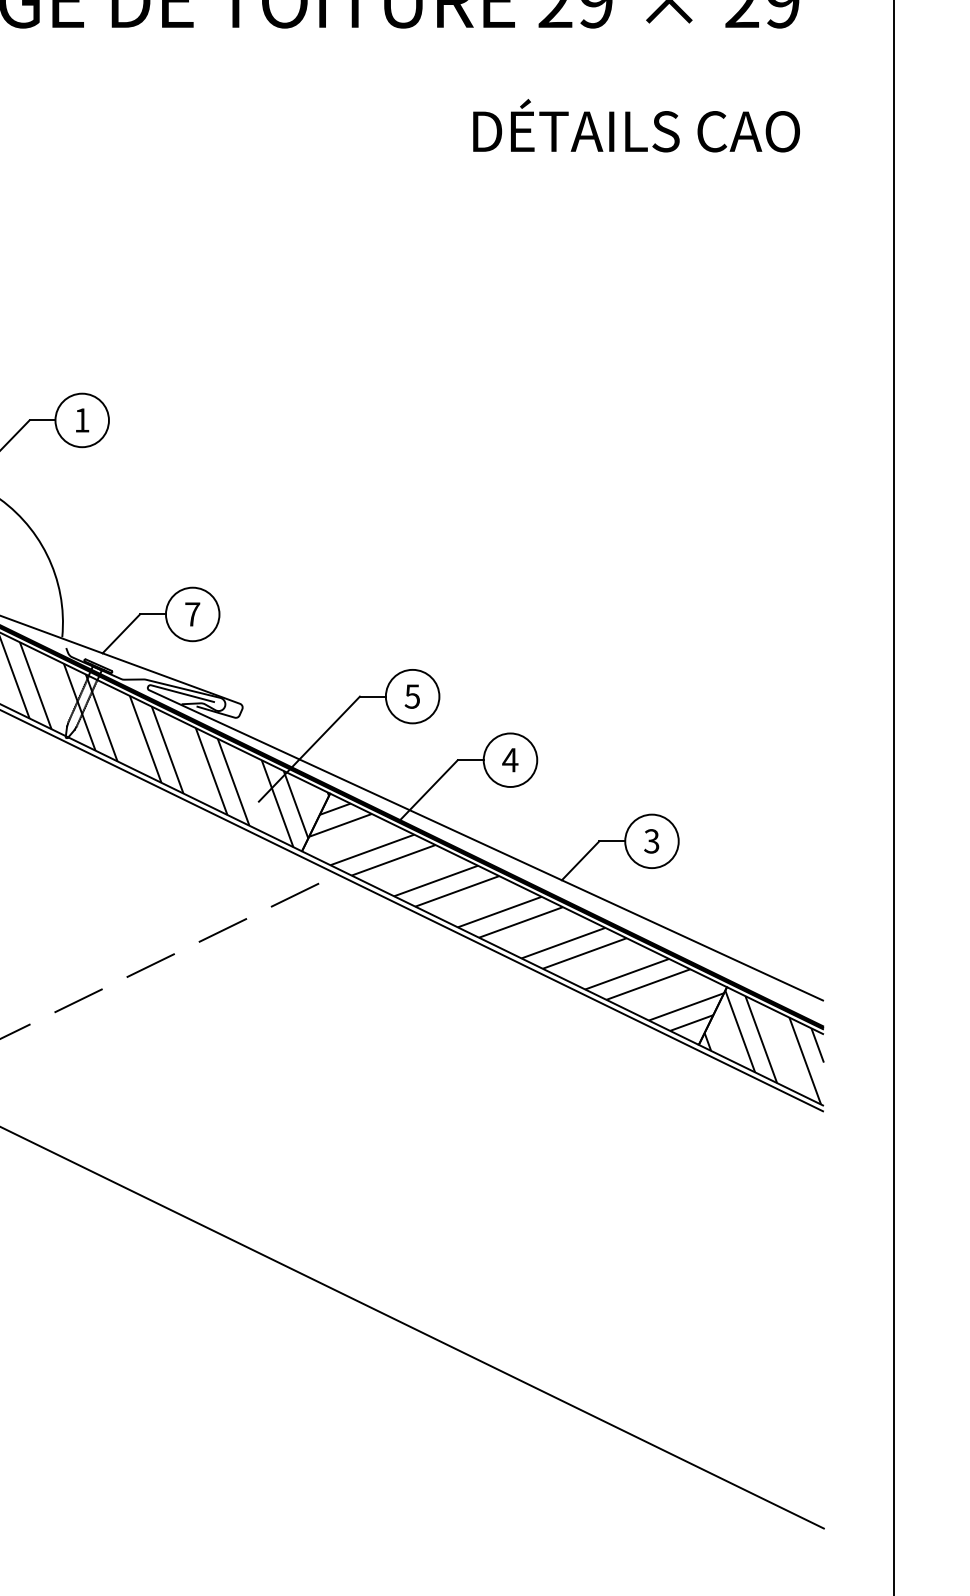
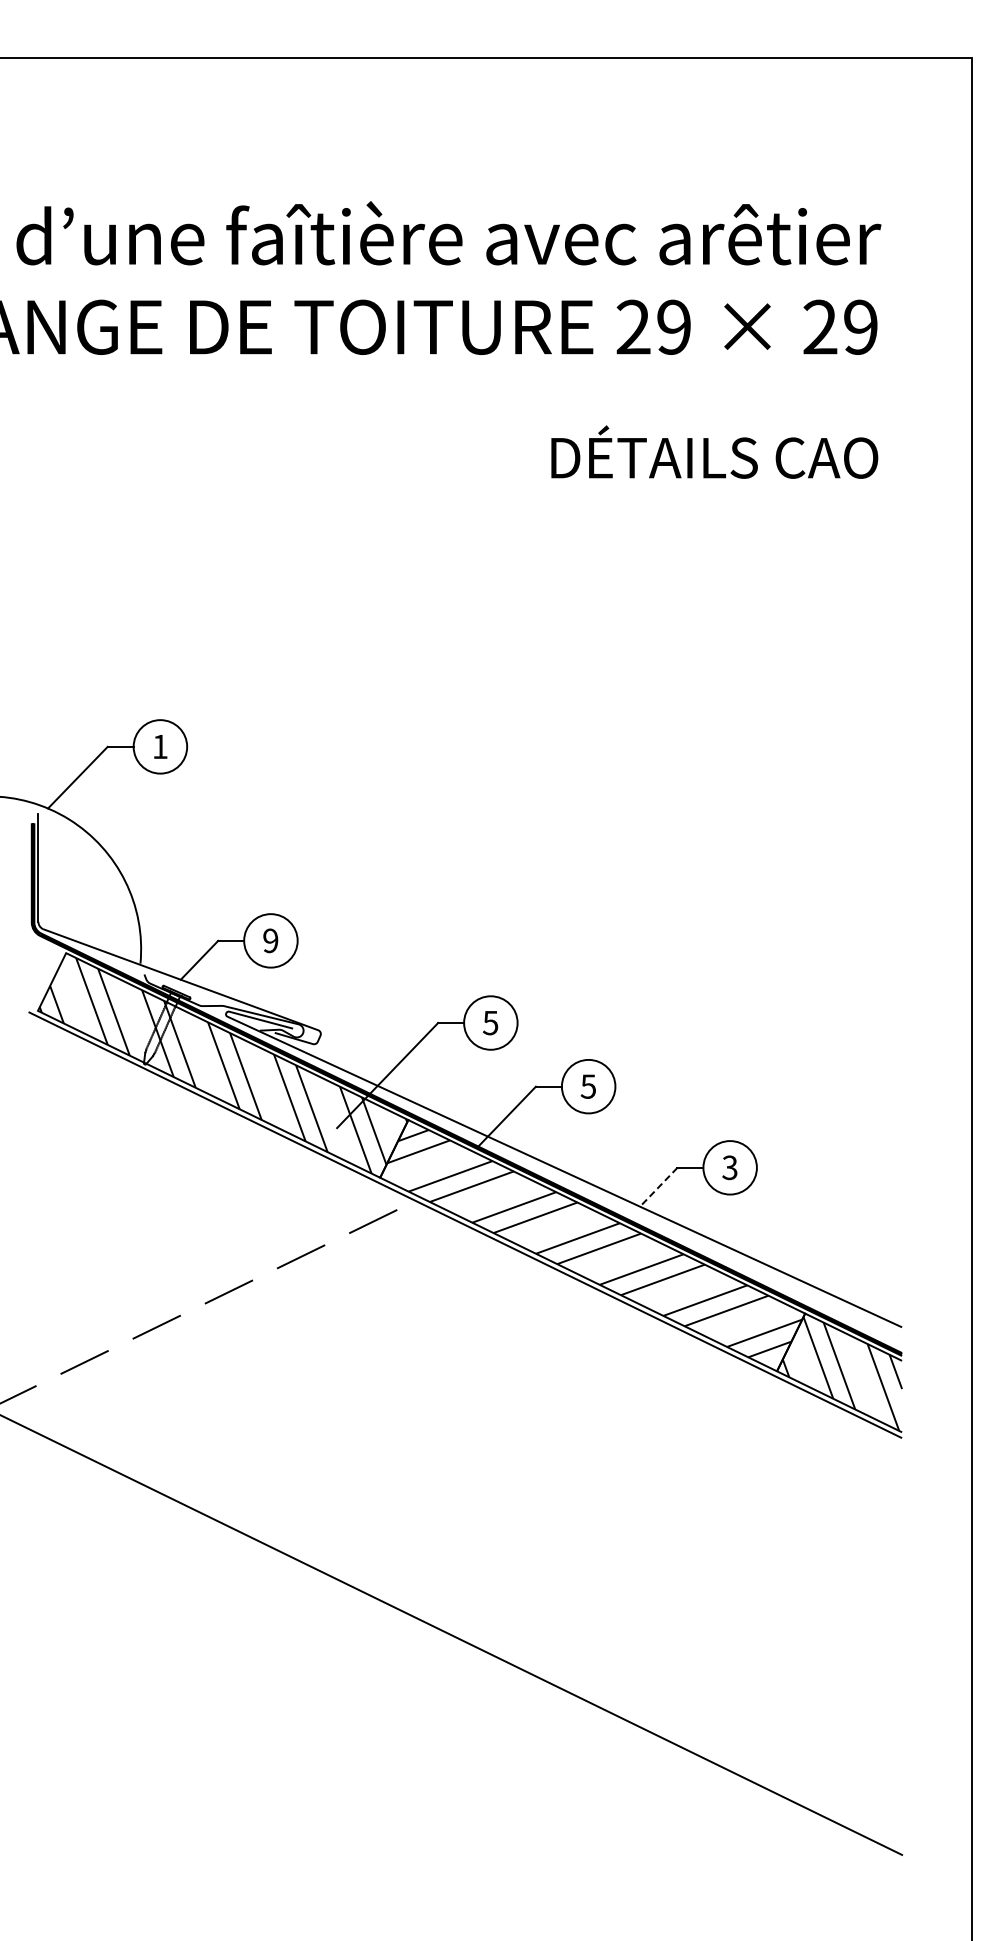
text: (192, 614) -> (270, 940), 7 -> 9
text: (510, 760) -> (588, 1086), 4 -> 5
line: (580, 861) -> (658, 1187), solid -> dashed

